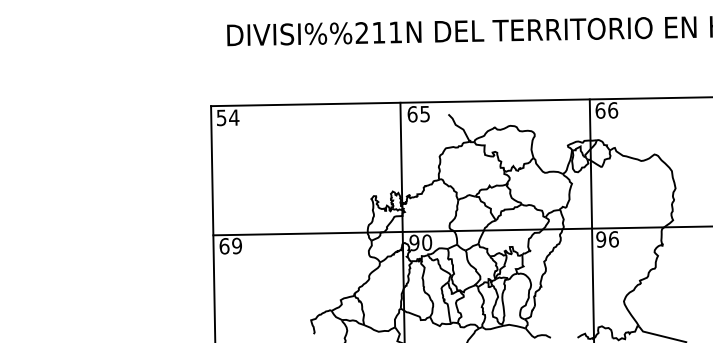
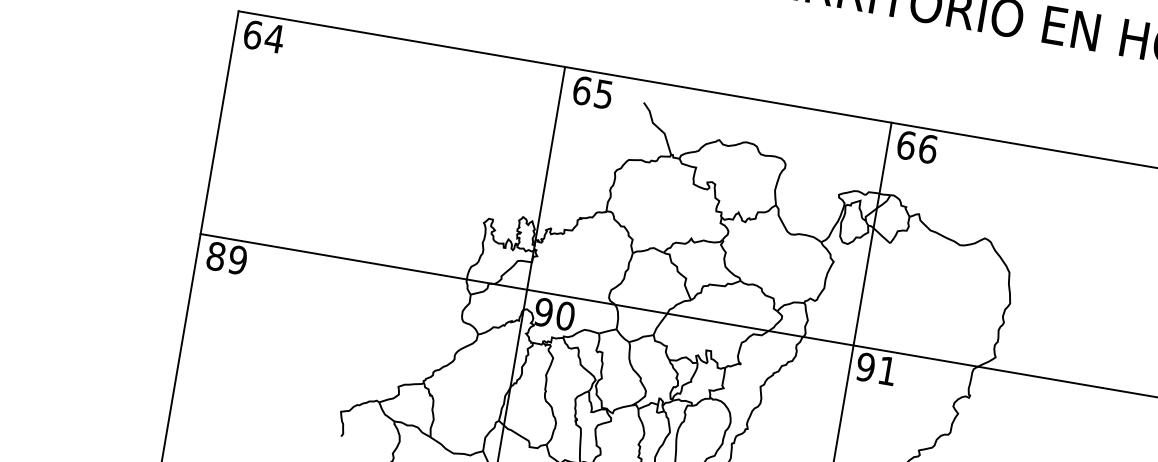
text: (221, 117) -> (252, 34), 54 -> 64
text: (613, 239) -> (886, 371), 96 -> 91
text: (224, 246) -> (216, 256), 69 -> 89

